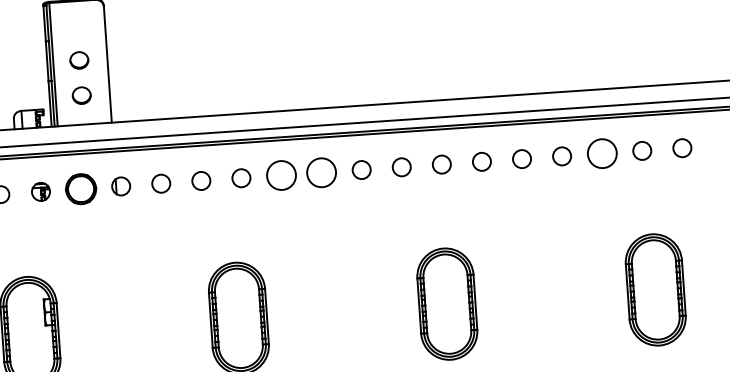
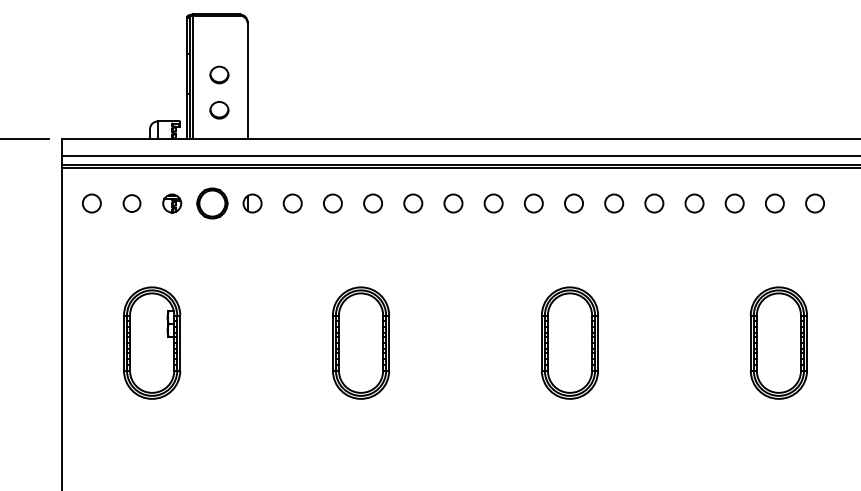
circle: (601, 153) -> (734, 203), size x0.62
circle: (321, 172) -> (453, 203), size x0.62
circle: (281, 175) -> (413, 203), size x0.62

